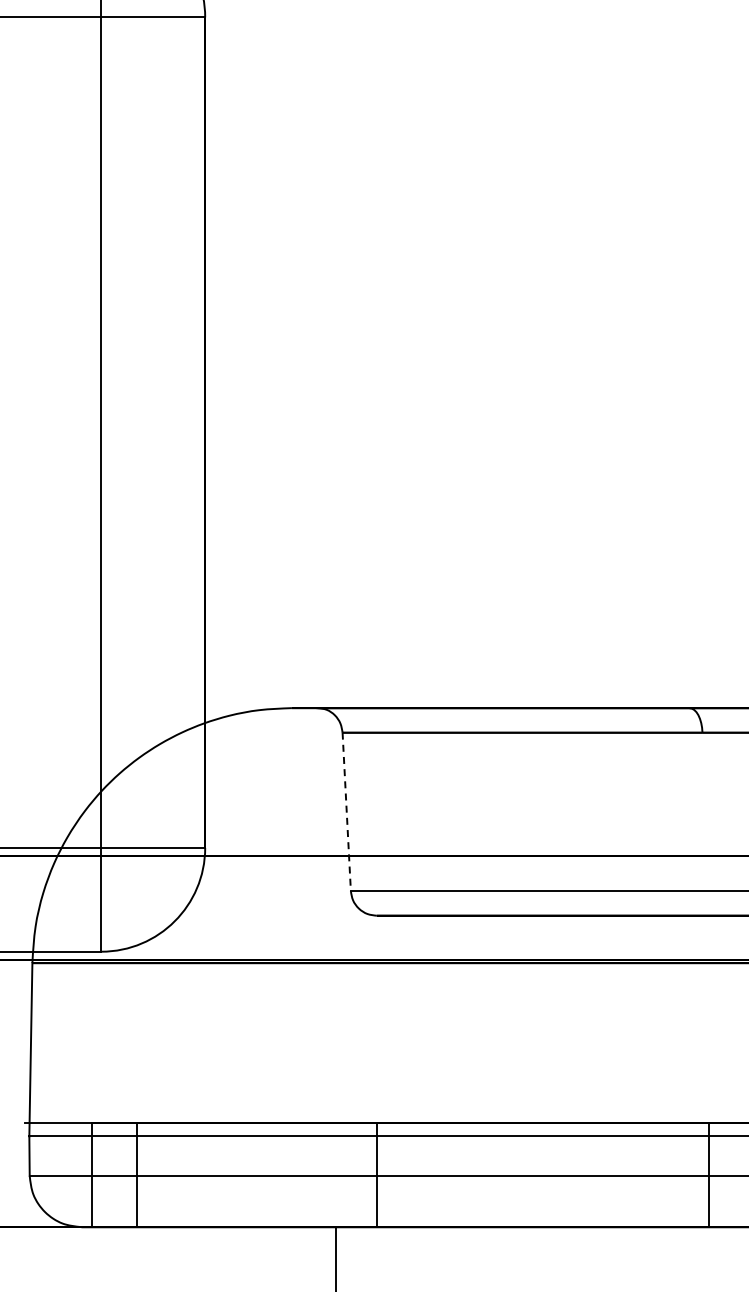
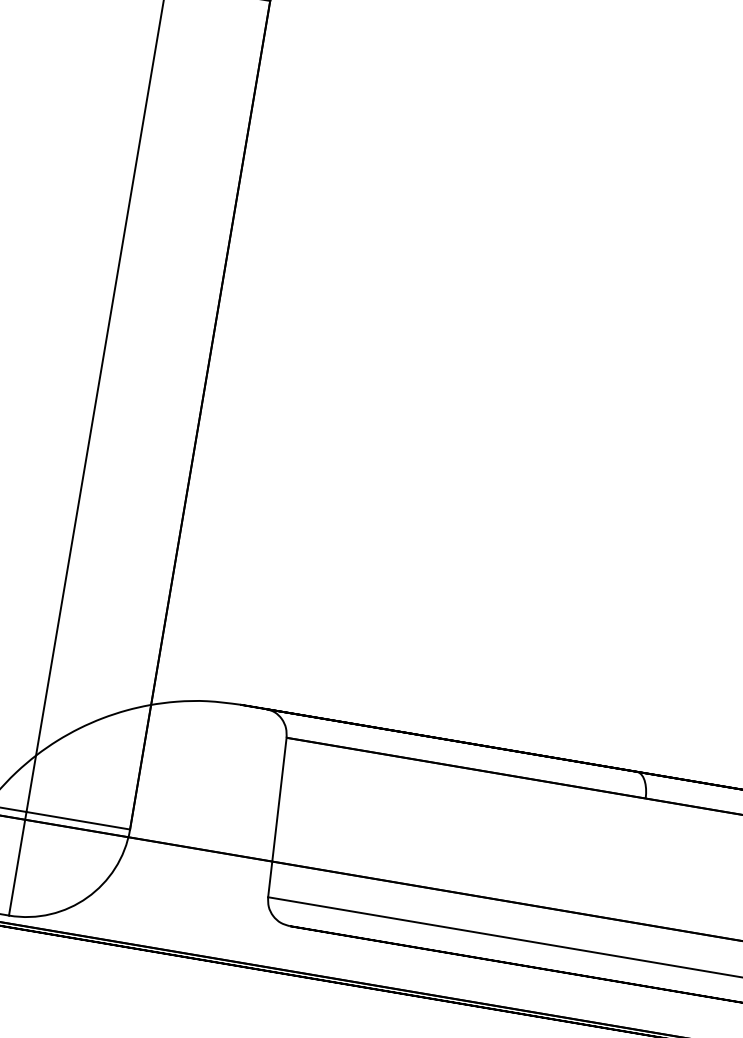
line: (346, 812) -> (277, 818), dashed -> solid

